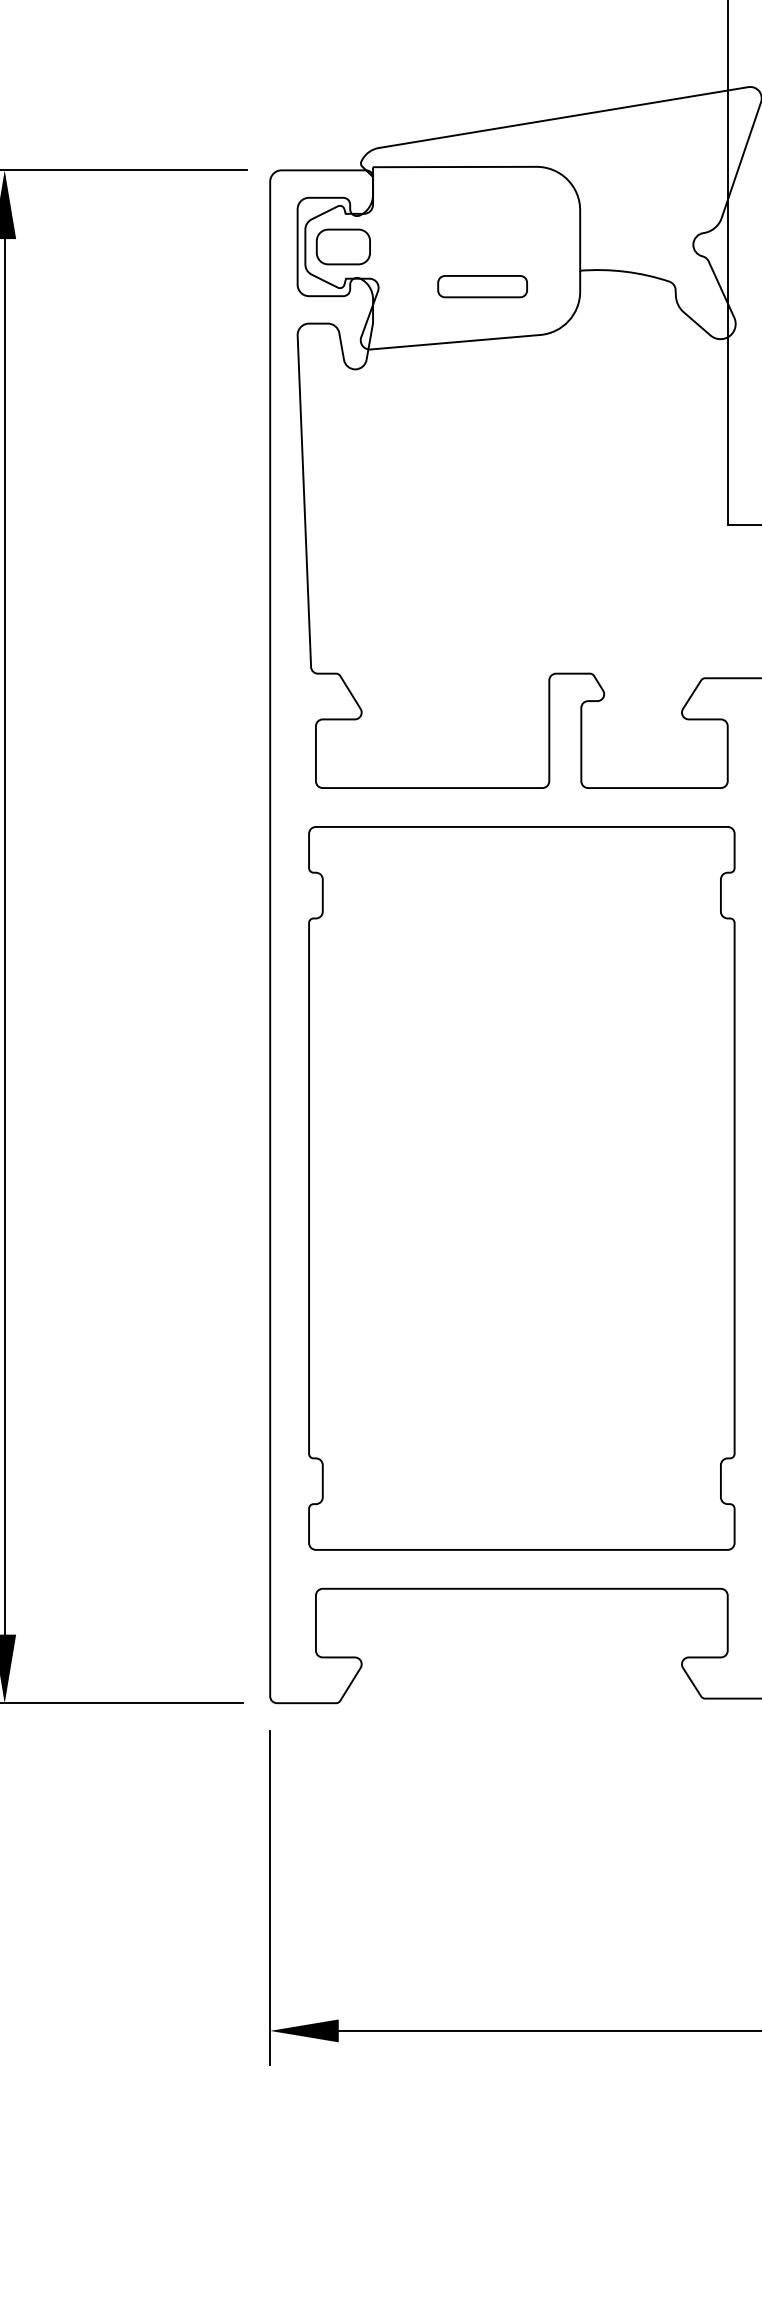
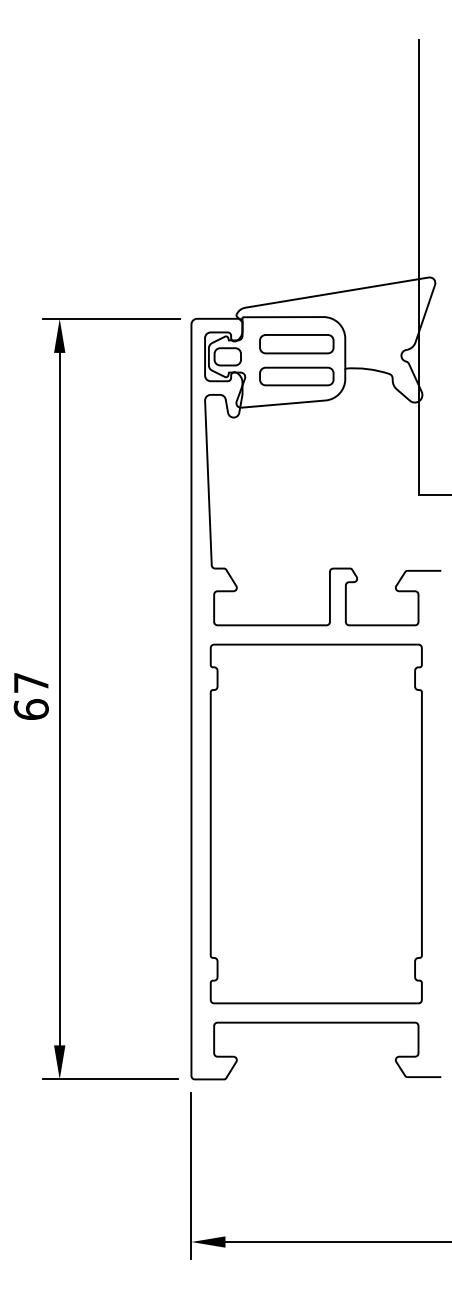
part: (481, 222) -> (296, 344), added
part: (481, 286) -> (296, 376), size x1.67

